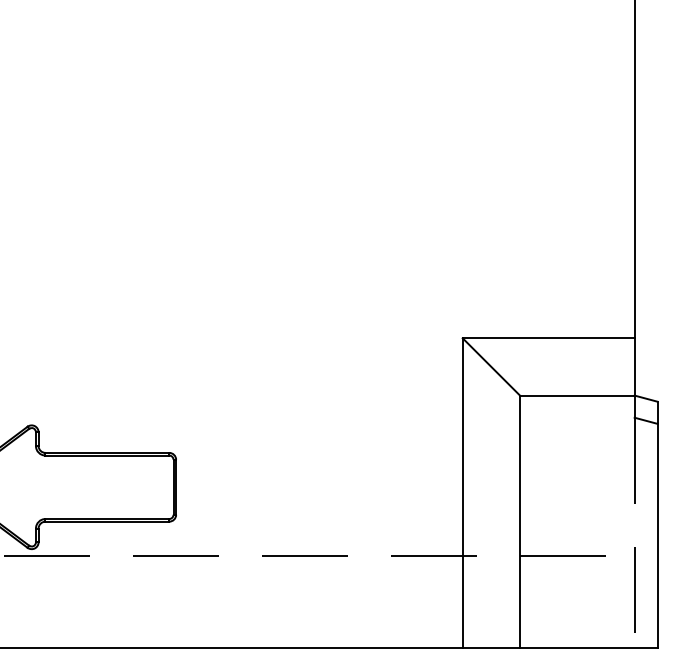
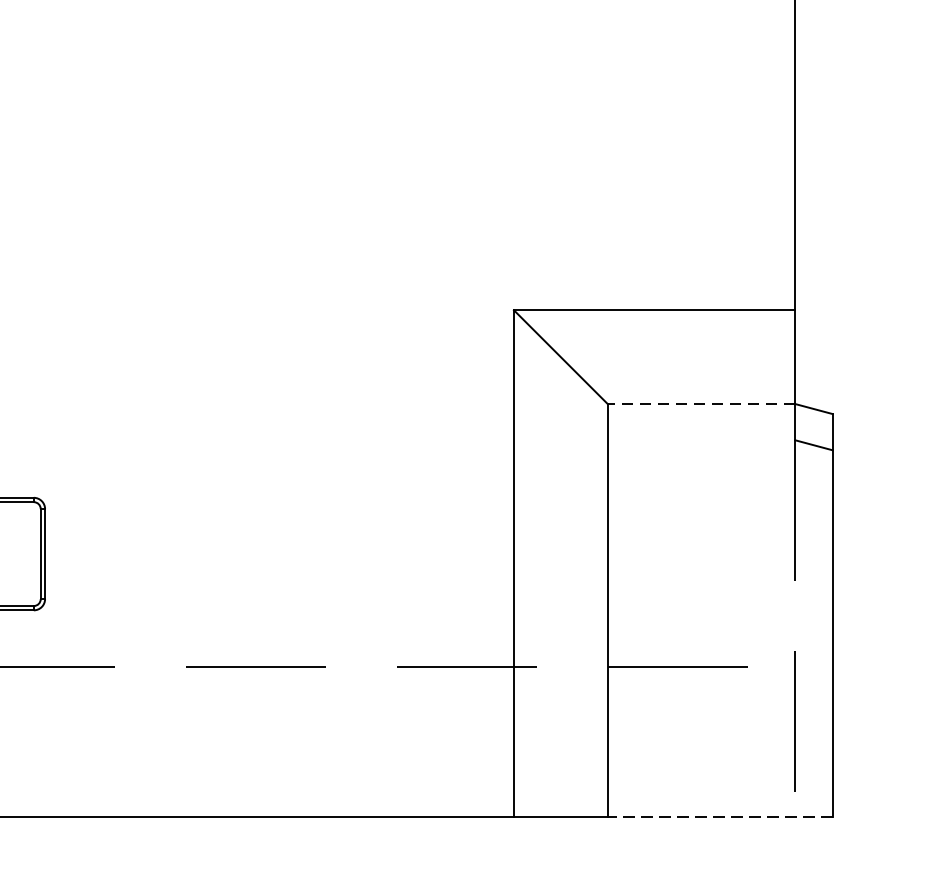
line: (576, 395) -> (700, 403), solid -> dashed
line: (588, 647) -> (719, 816), solid -> dashed

